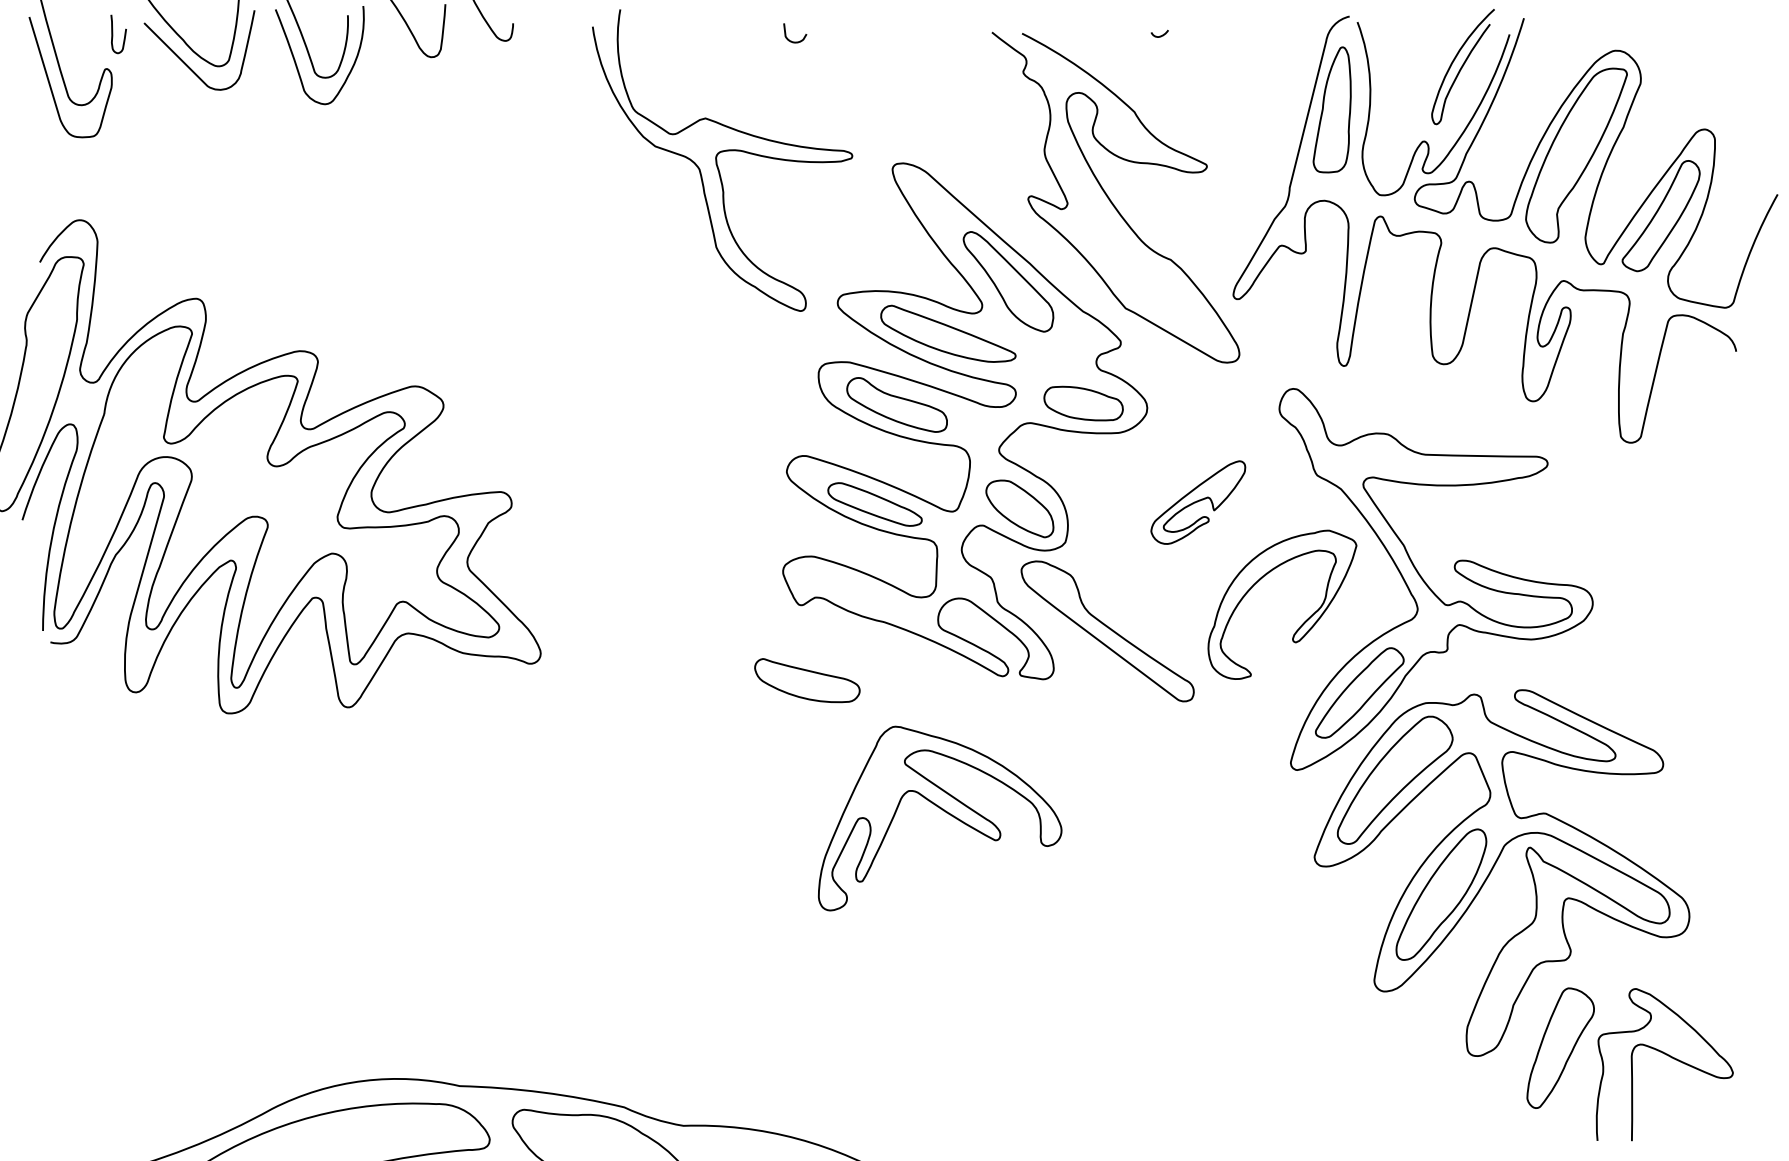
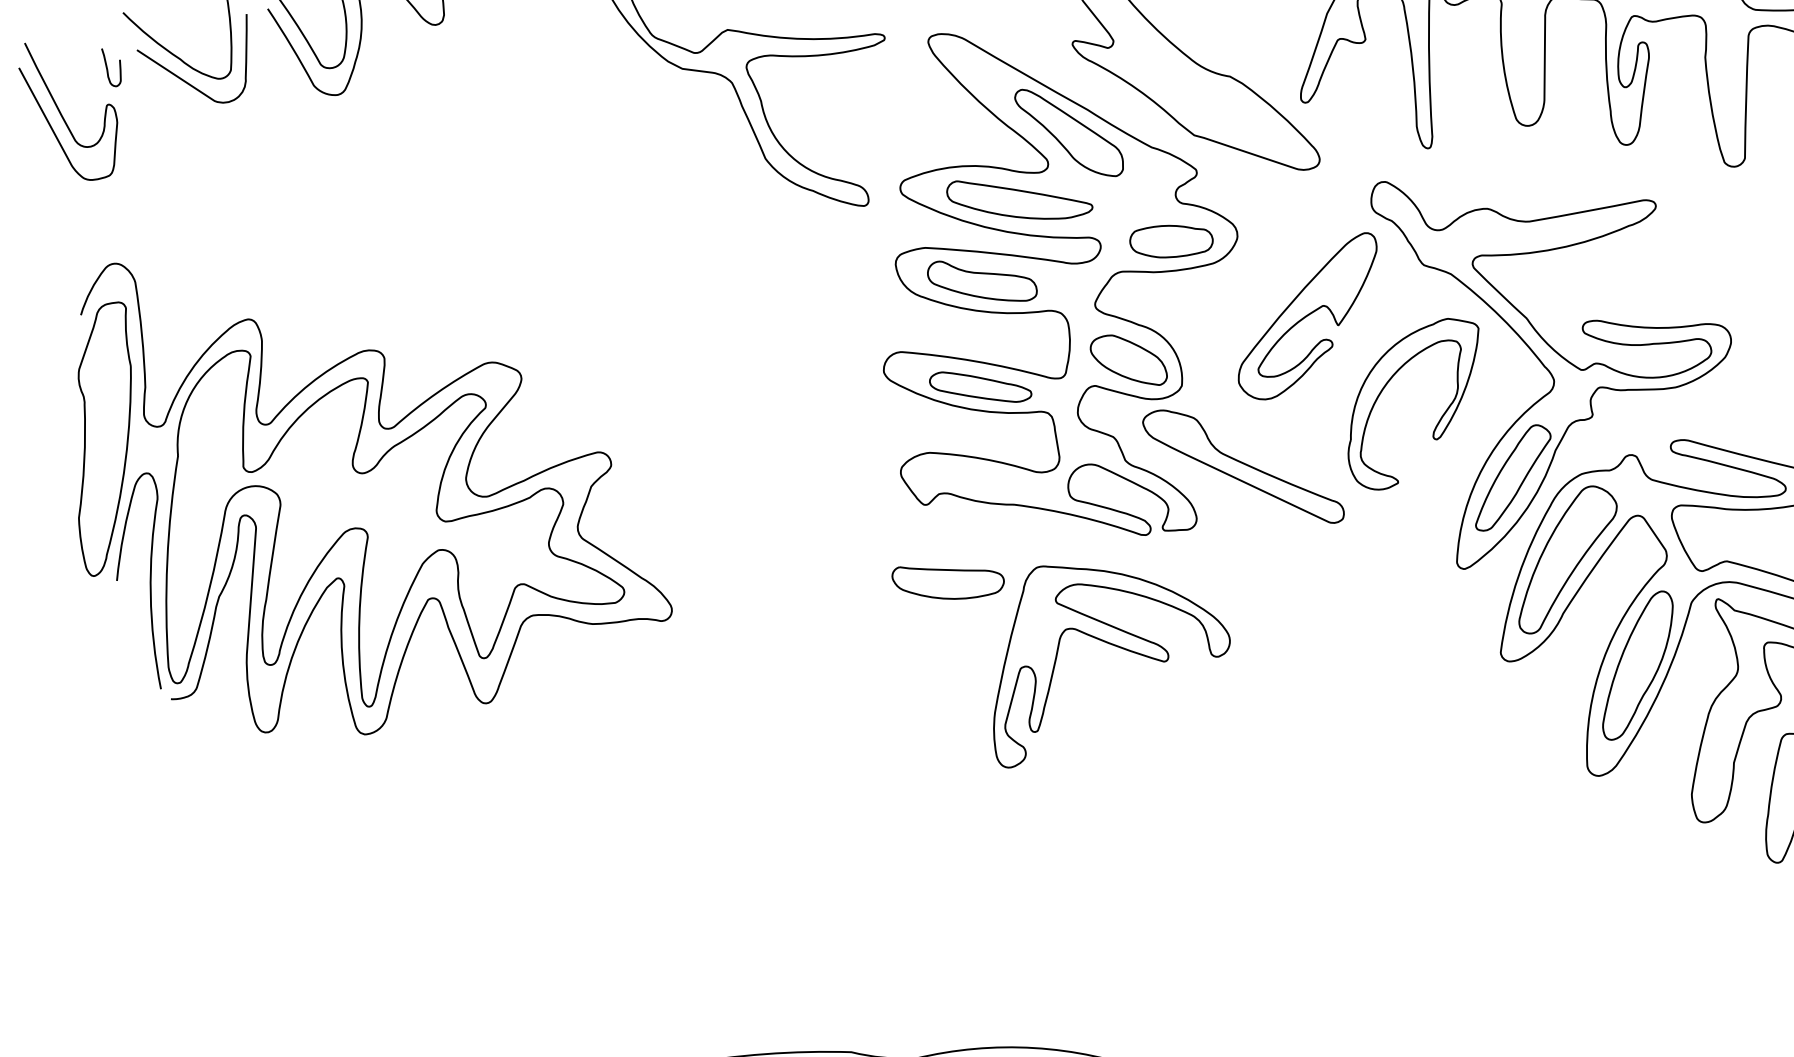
part: (1198, 502) -> (1308, 317), size x1.67
part: (943, 811) -> (1105, 643), moved

